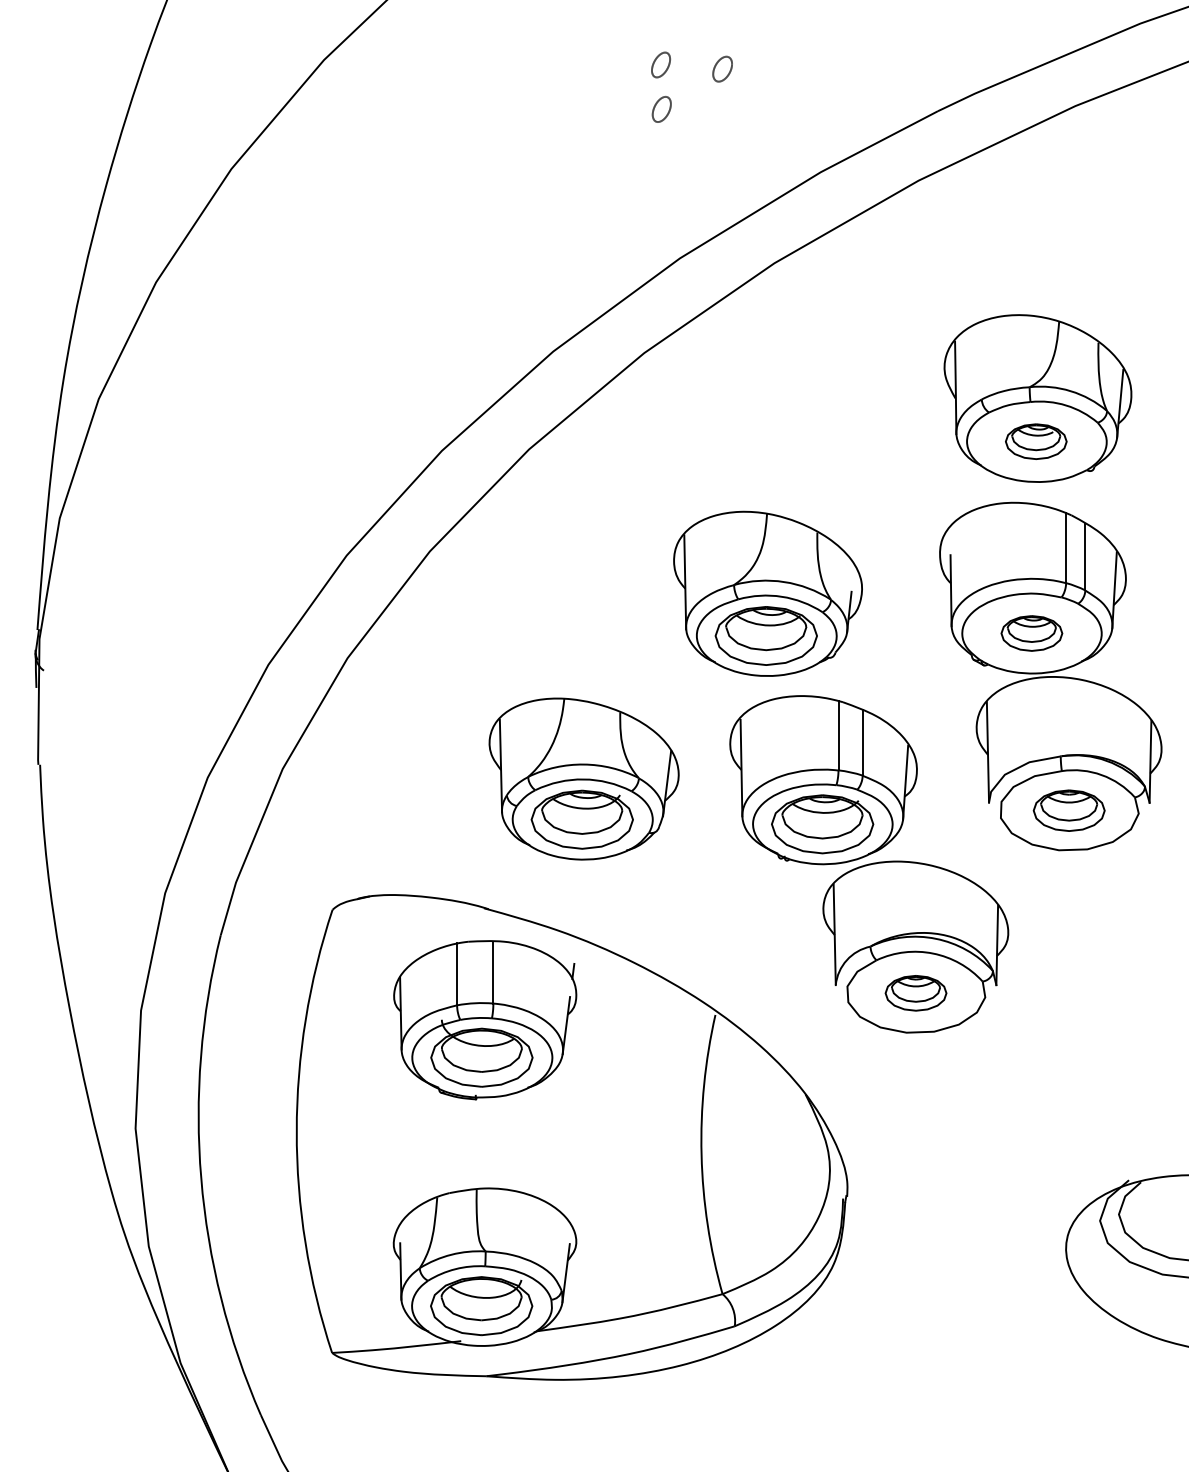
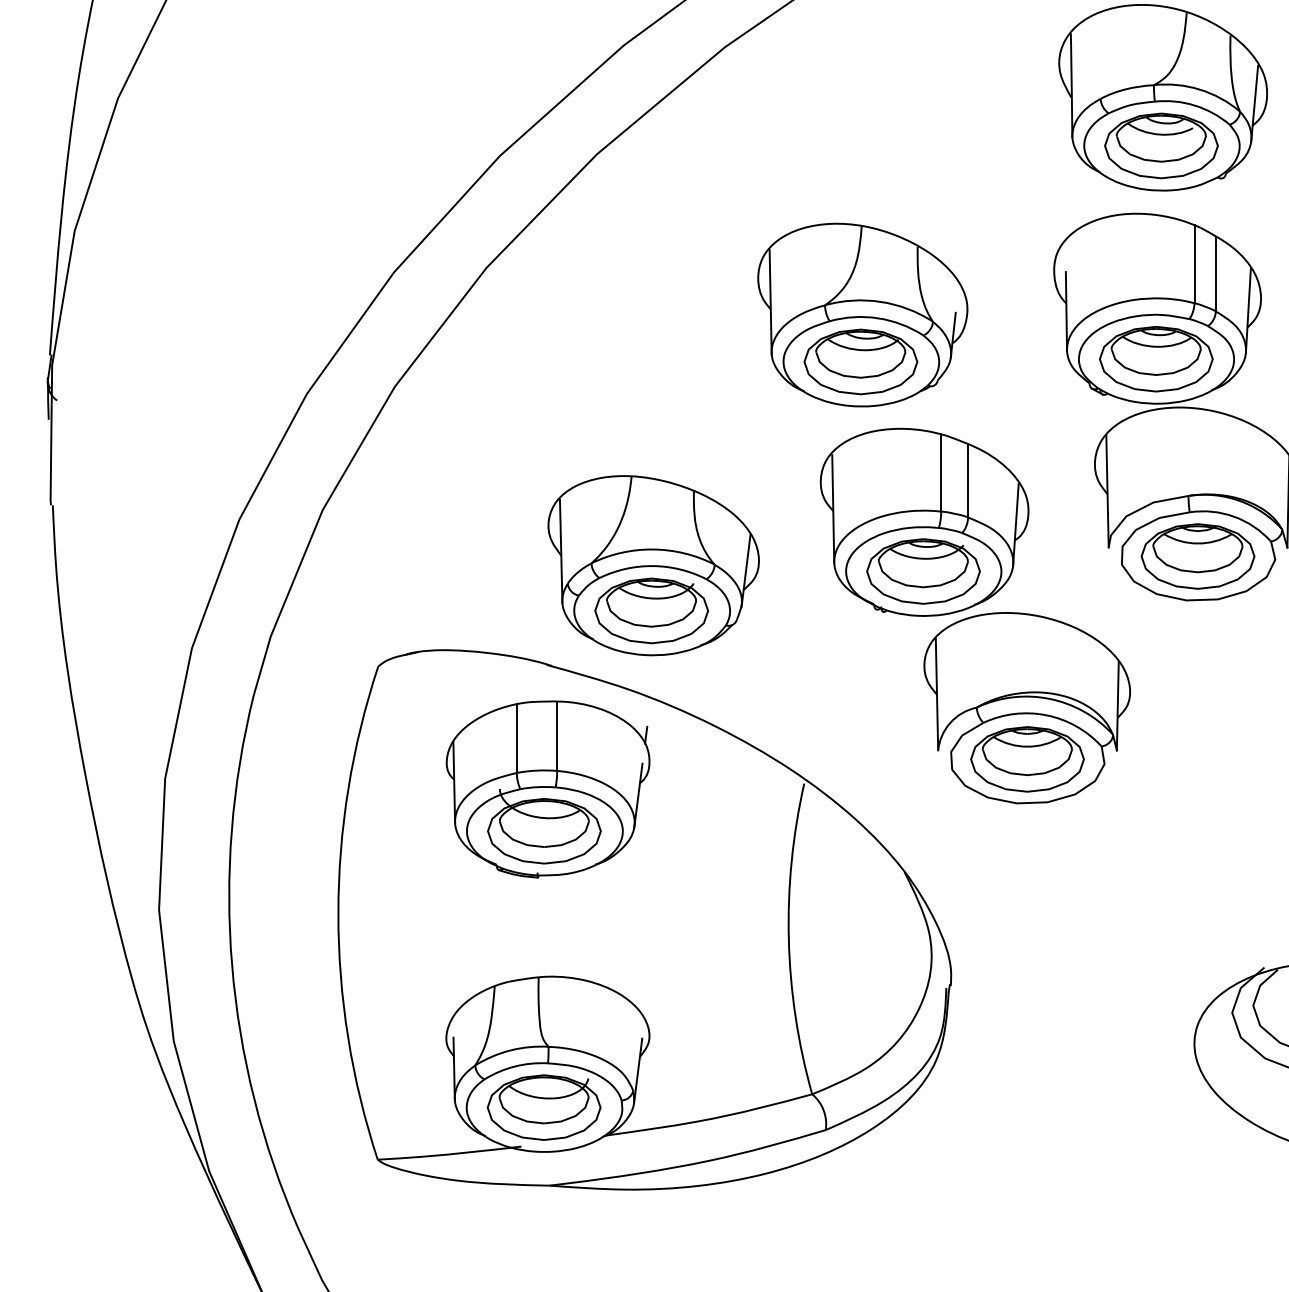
part: (1035, 441) -> (1160, 145), size x1.67
part: (1031, 633) -> (1155, 359), size x1.67
part: (583, 778) -> (653, 565), moved
part: (1068, 810) -> (1197, 556), size x1.43
part: (915, 993) -> (1026, 759), size x1.67

